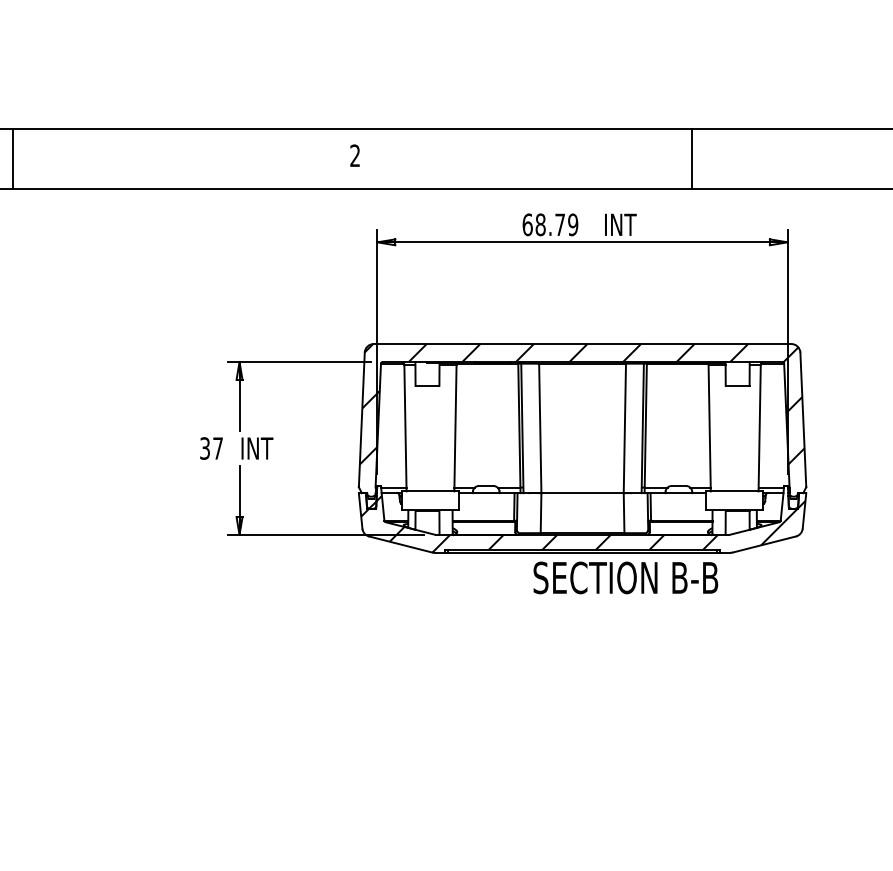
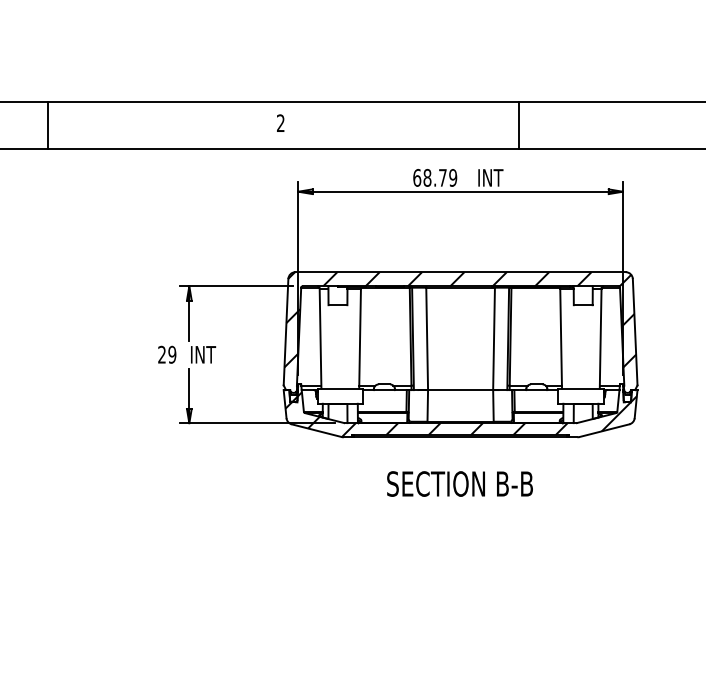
line: (13, 158) -> (47, 125), moved
line: (691, 158) -> (519, 125), moved
text: (211, 448) -> (167, 354), 37 -> 29
text: (625, 577) -> (459, 483), moved

